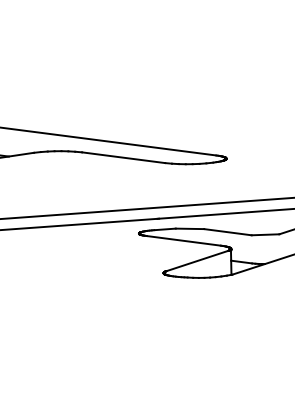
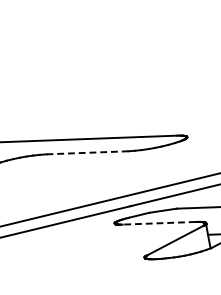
line: (123, 157) -> (87, 152), solid -> dashed
line: (183, 240) -> (158, 222), solid -> dashed

